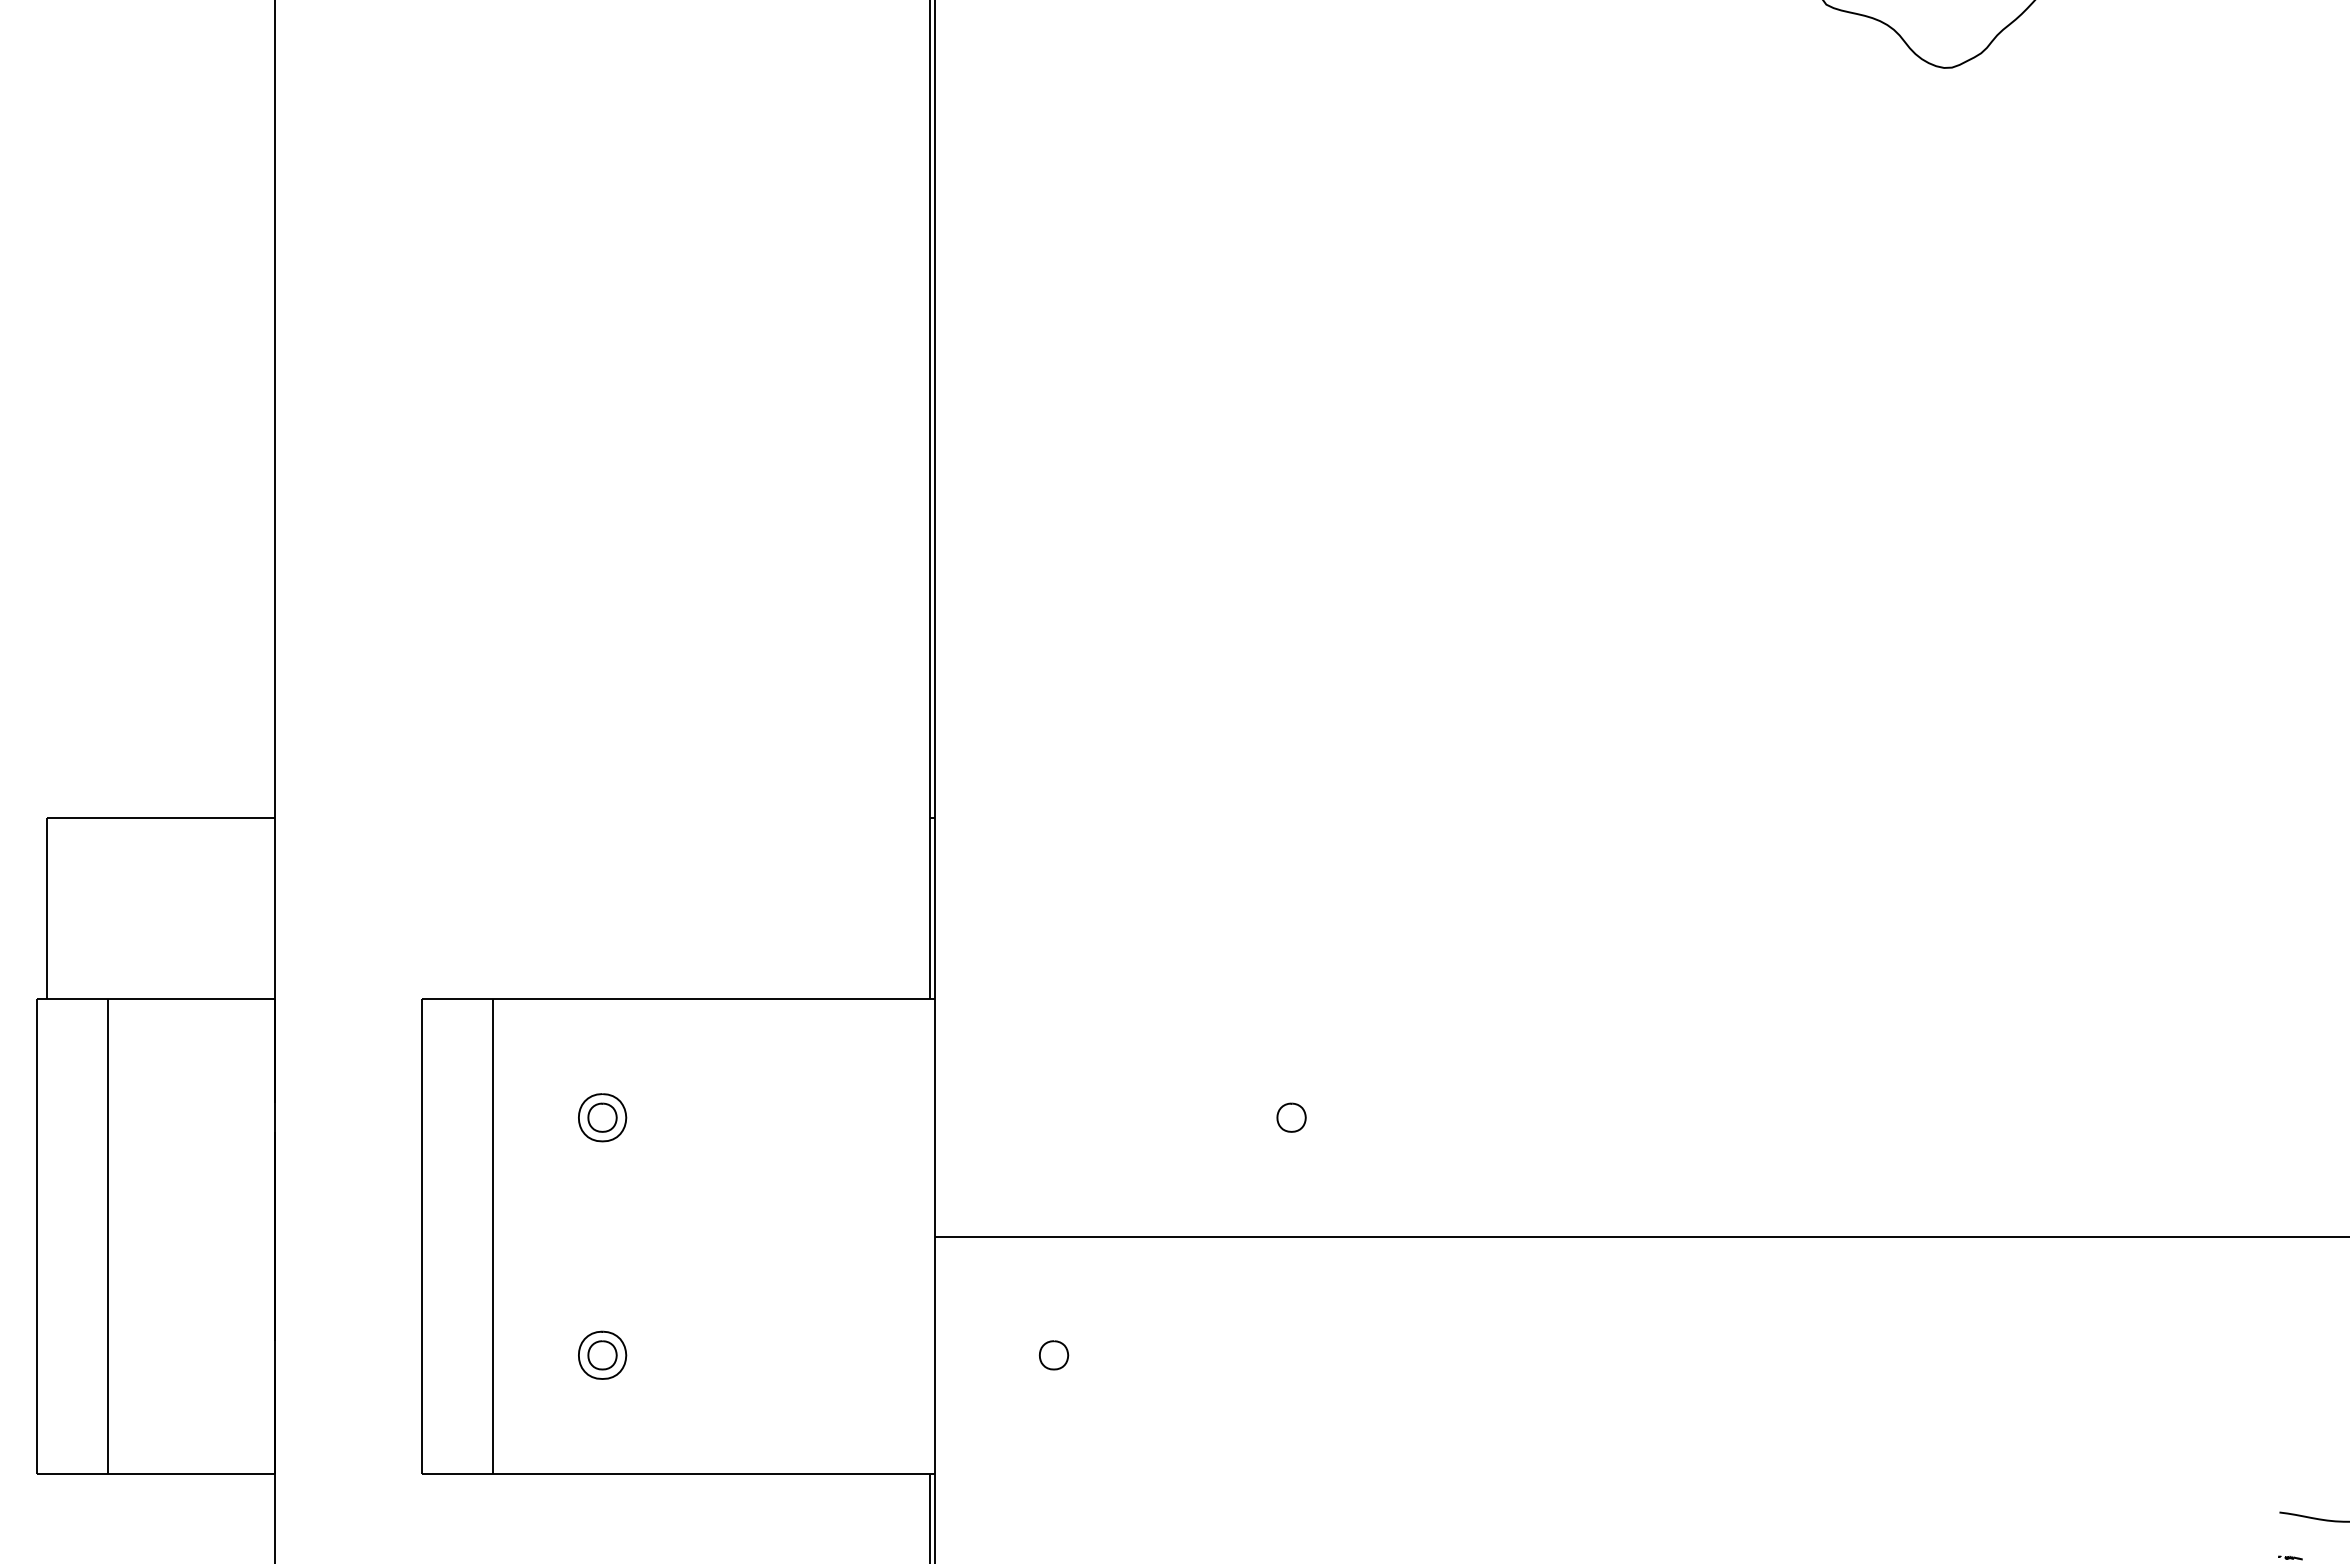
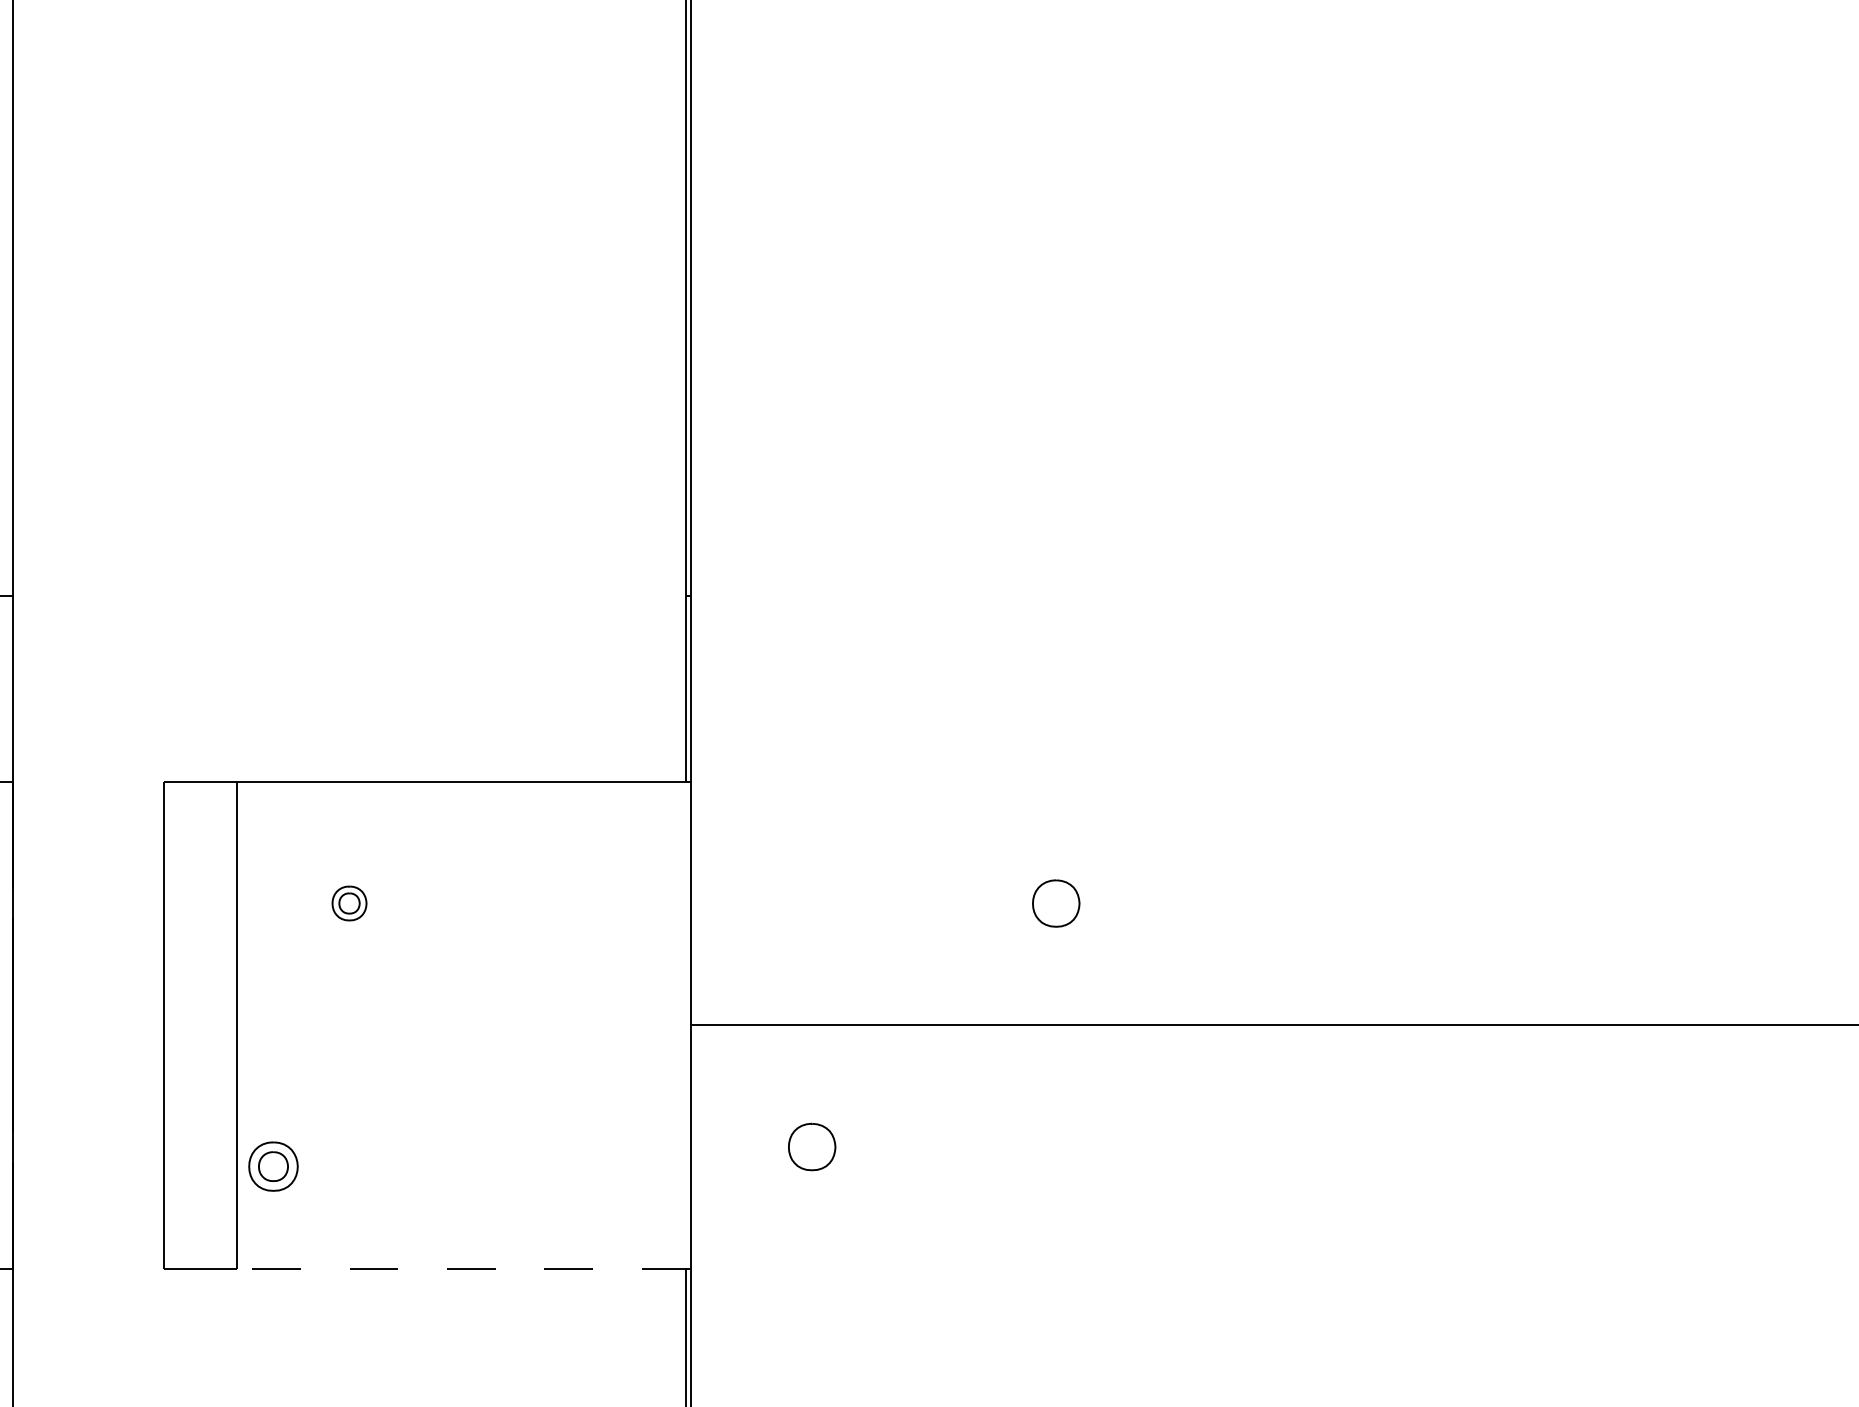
part: (602, 1117) -> (349, 903), size x0.7
part: (1291, 1117) -> (1056, 903), size x1.6
part: (602, 1354) -> (273, 1165), moved
part: (1054, 1355) -> (812, 1147), size x1.6
line: (714, 1474) -> (464, 1269), solid -> dashed

